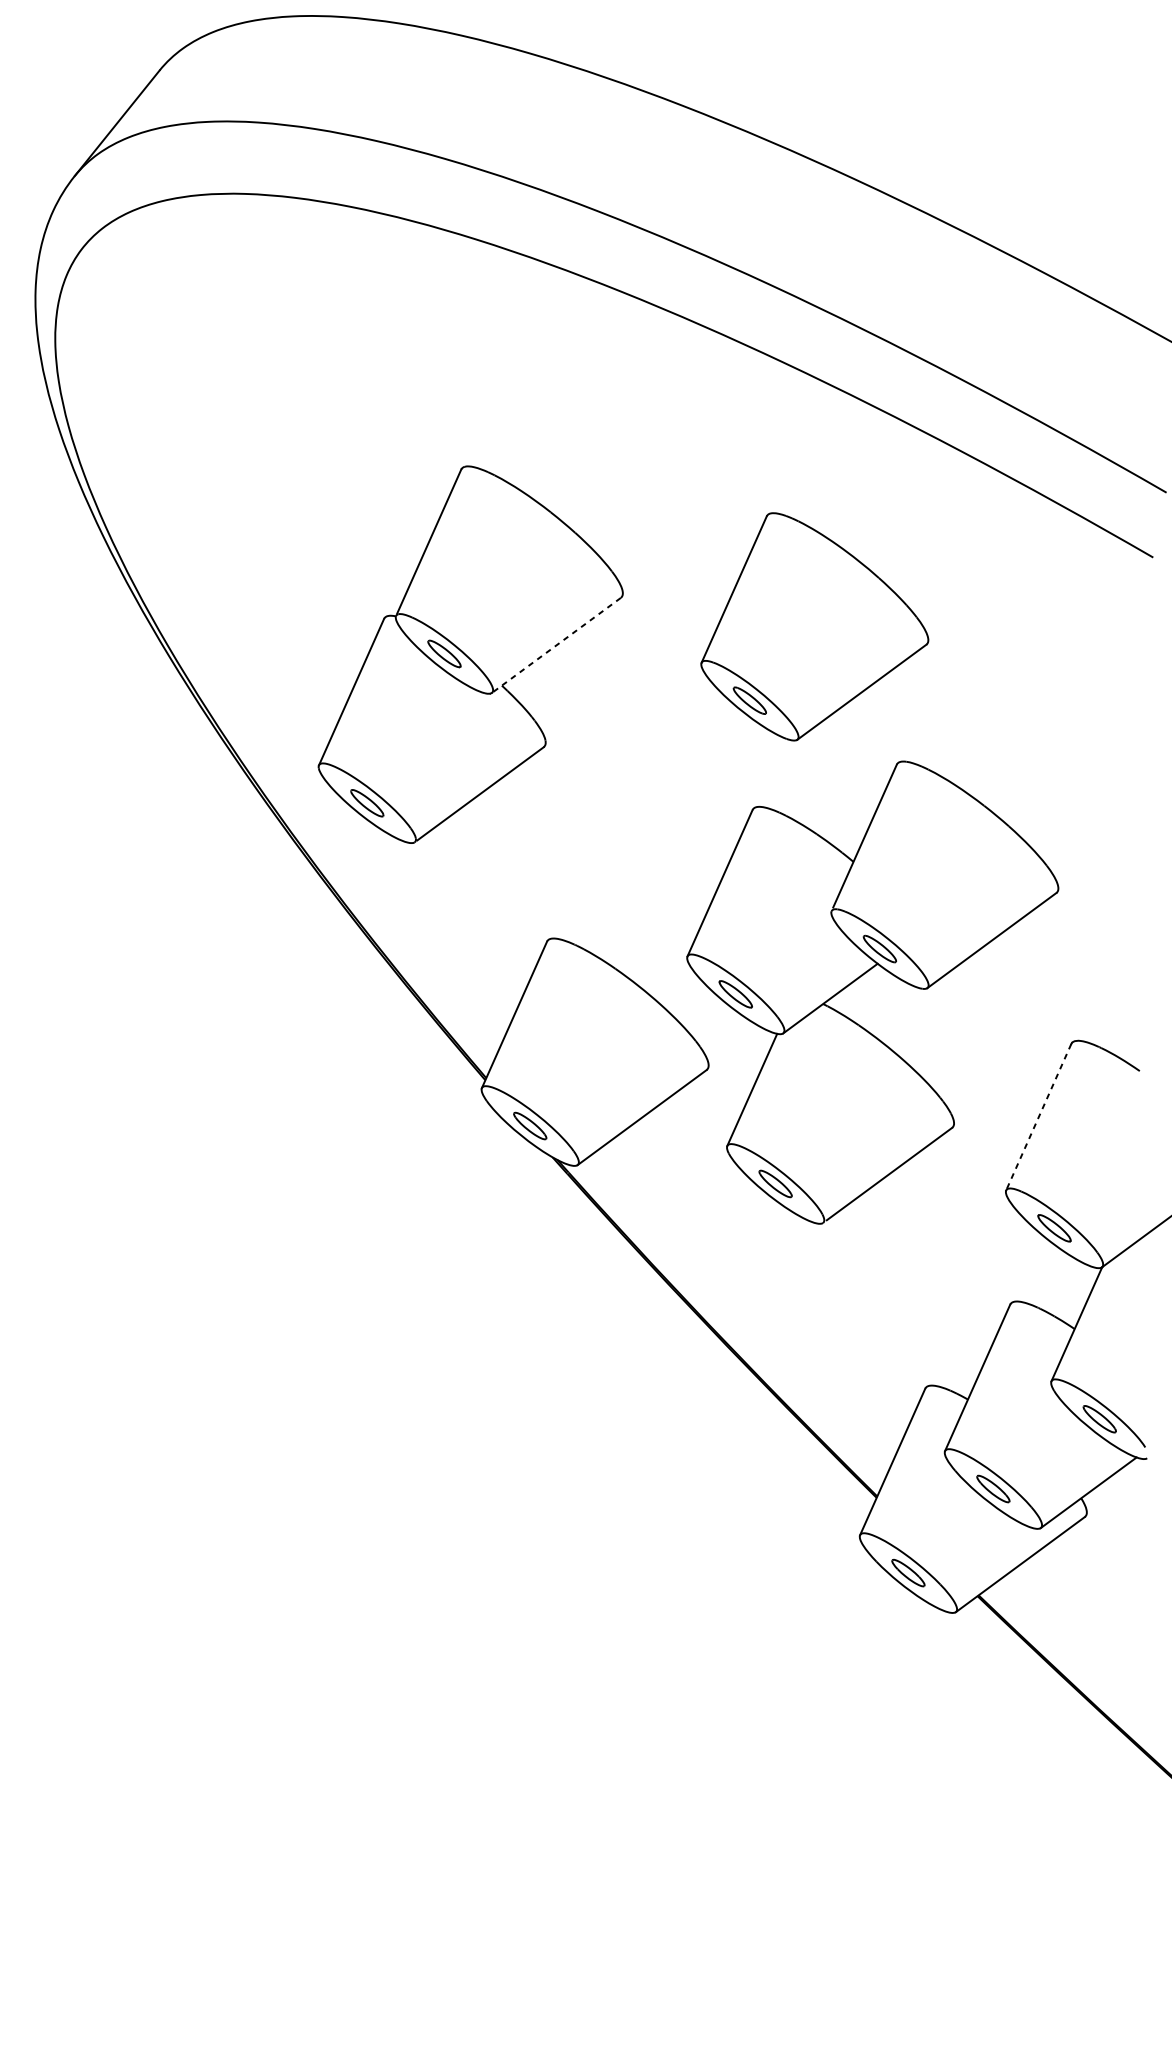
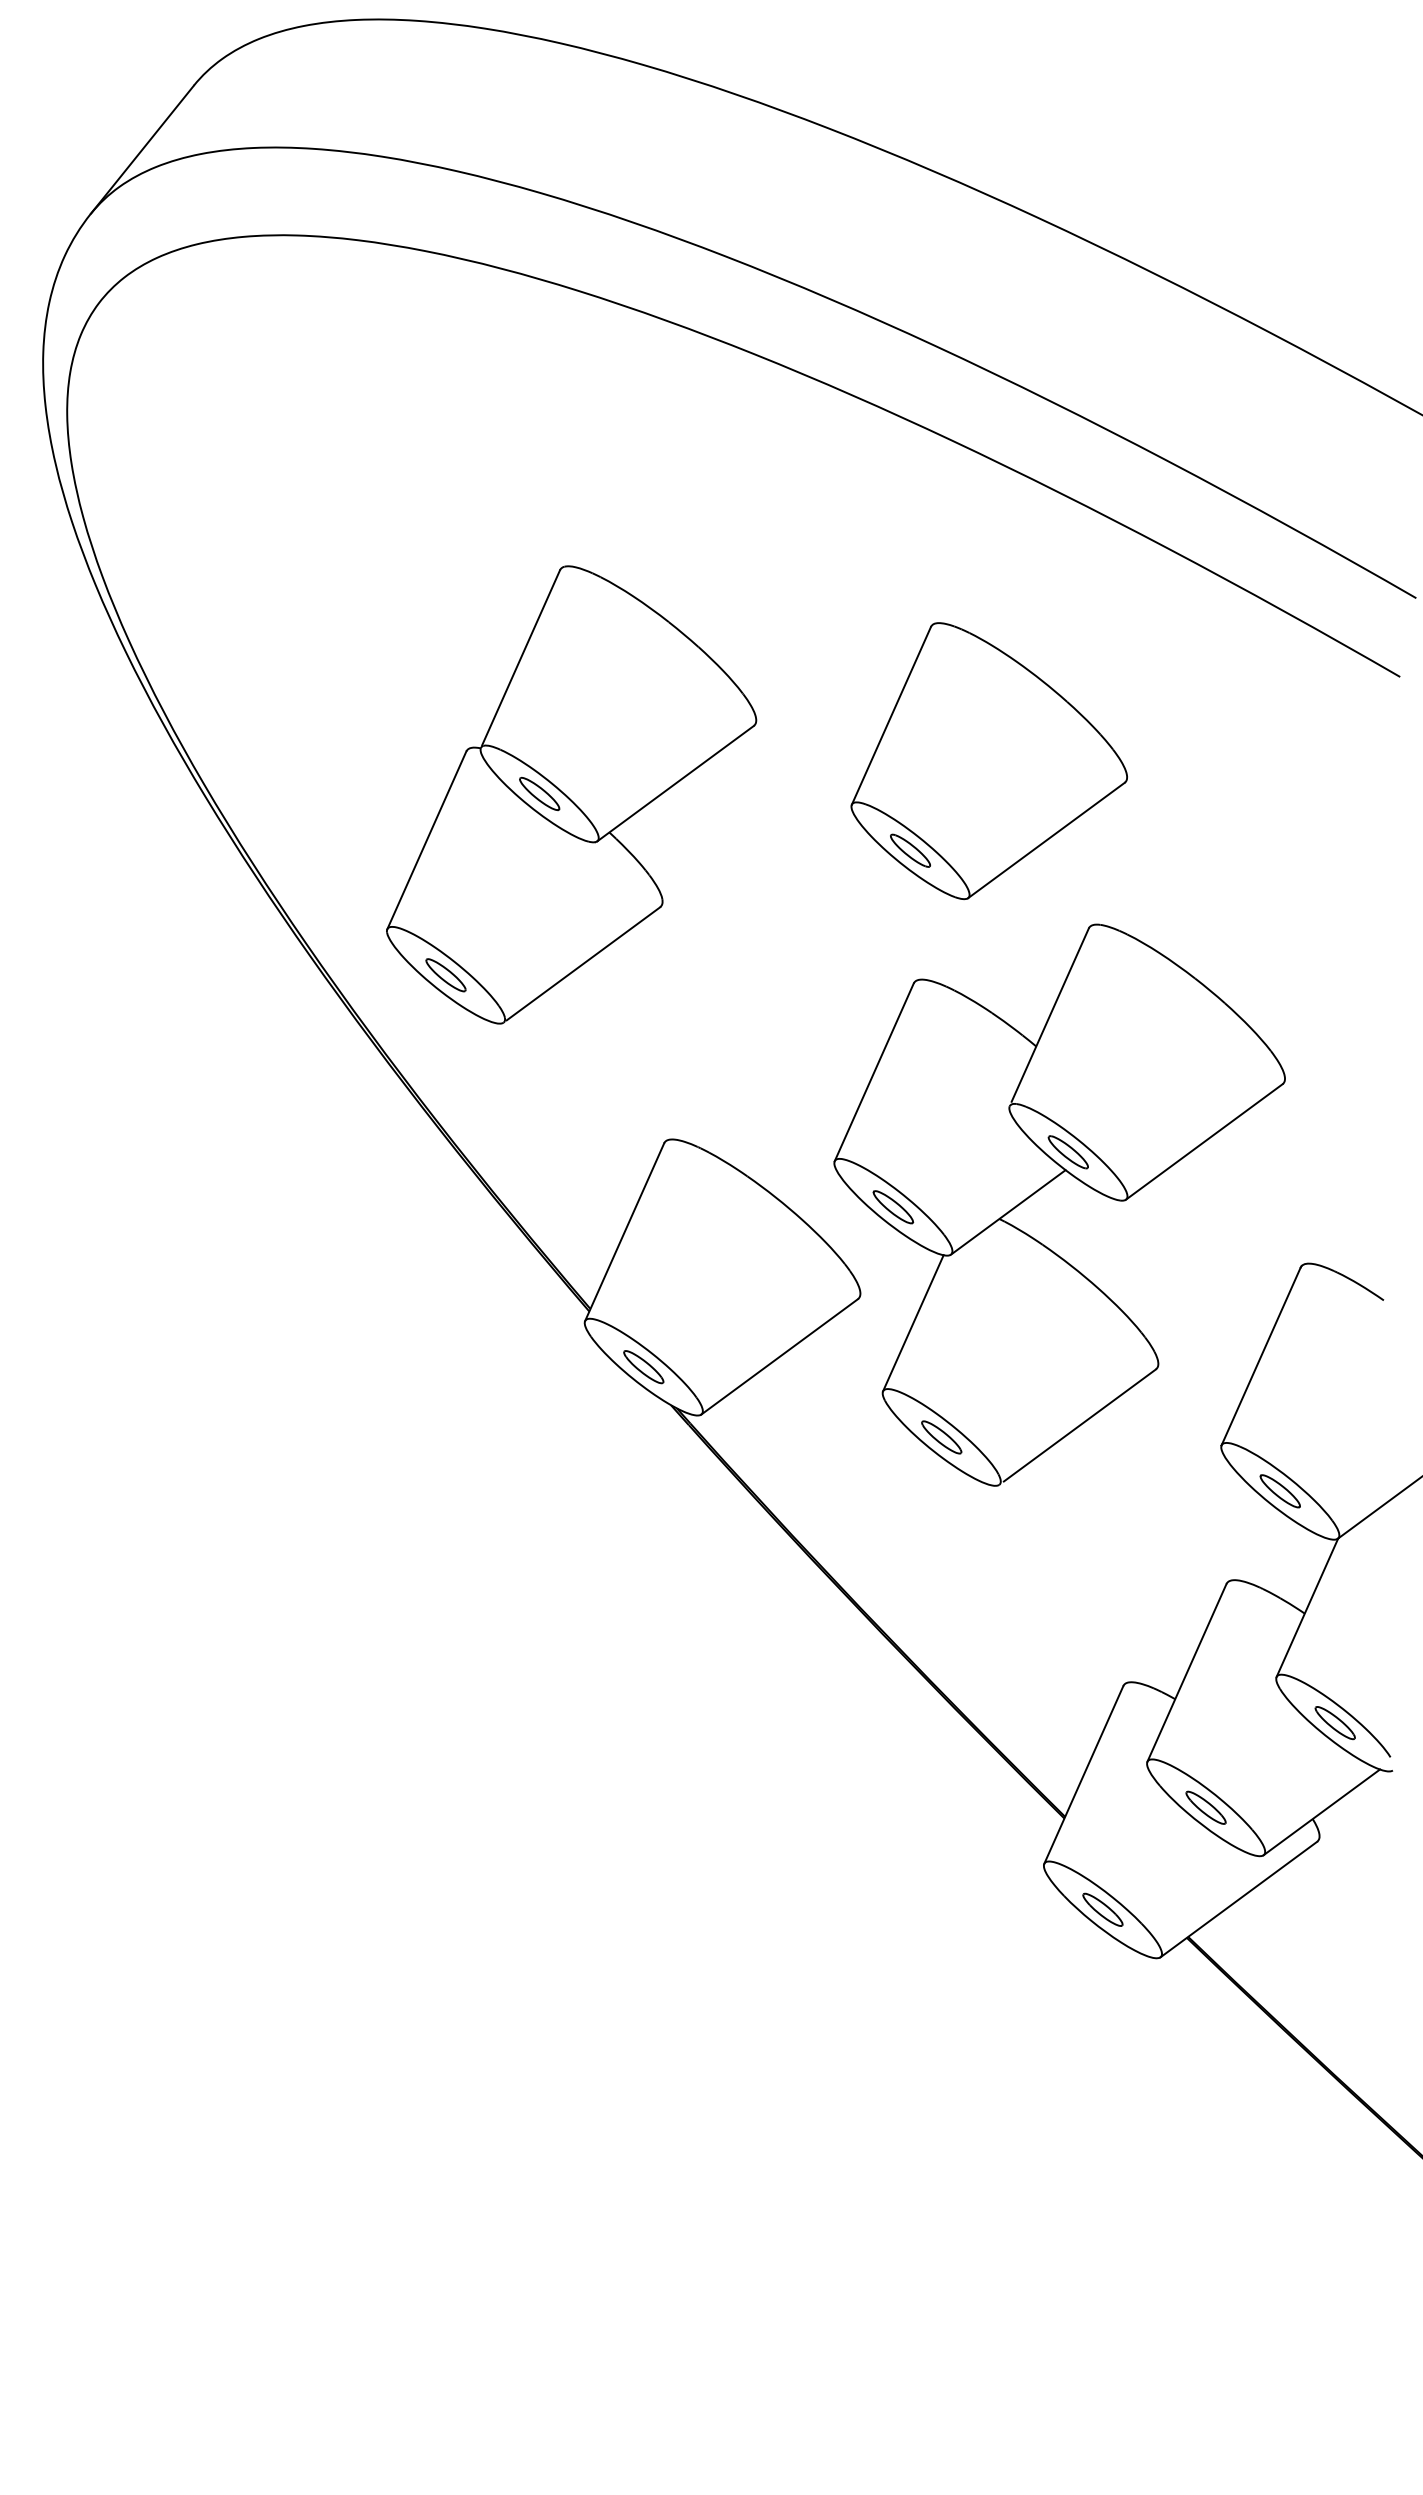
line: (556, 646) -> (675, 784), dashed -> solid
line: (1038, 1117) -> (1260, 1356), dashed -> solid

